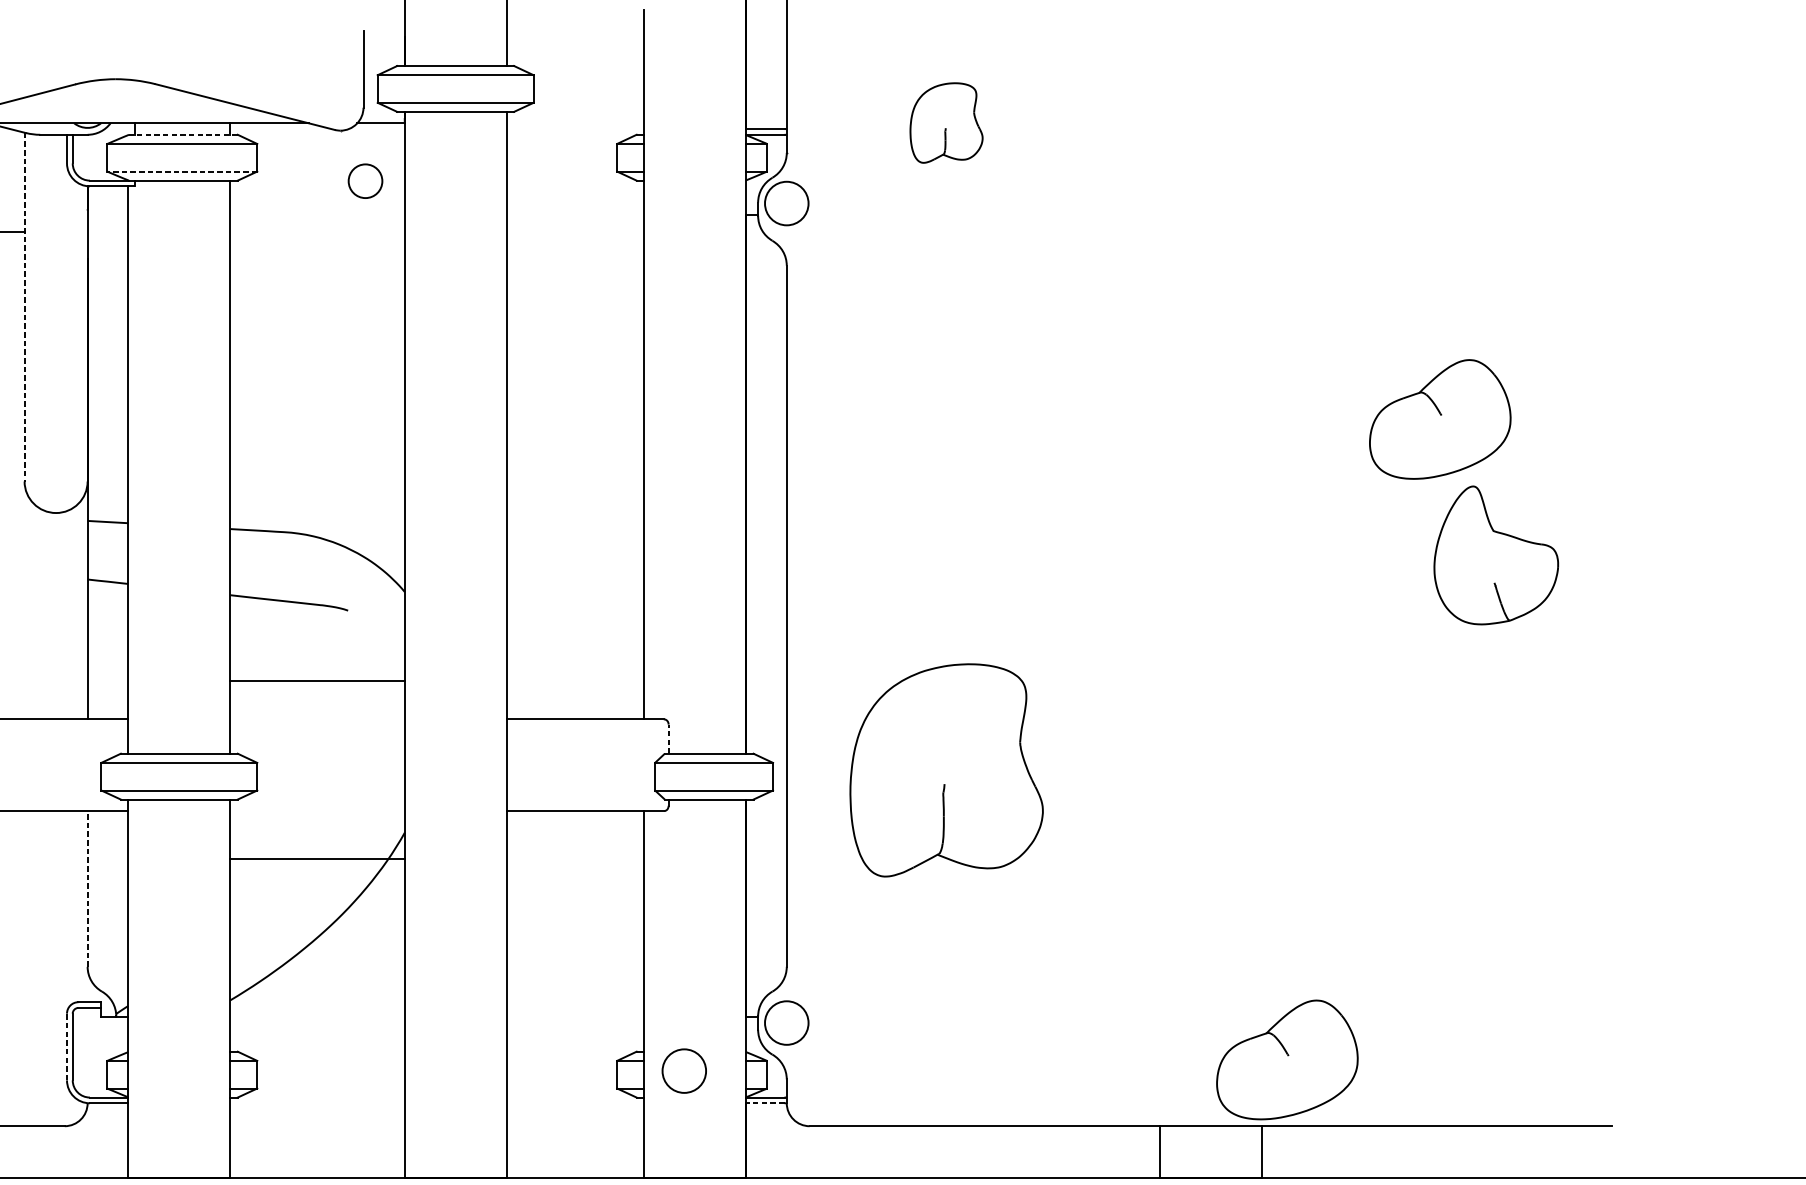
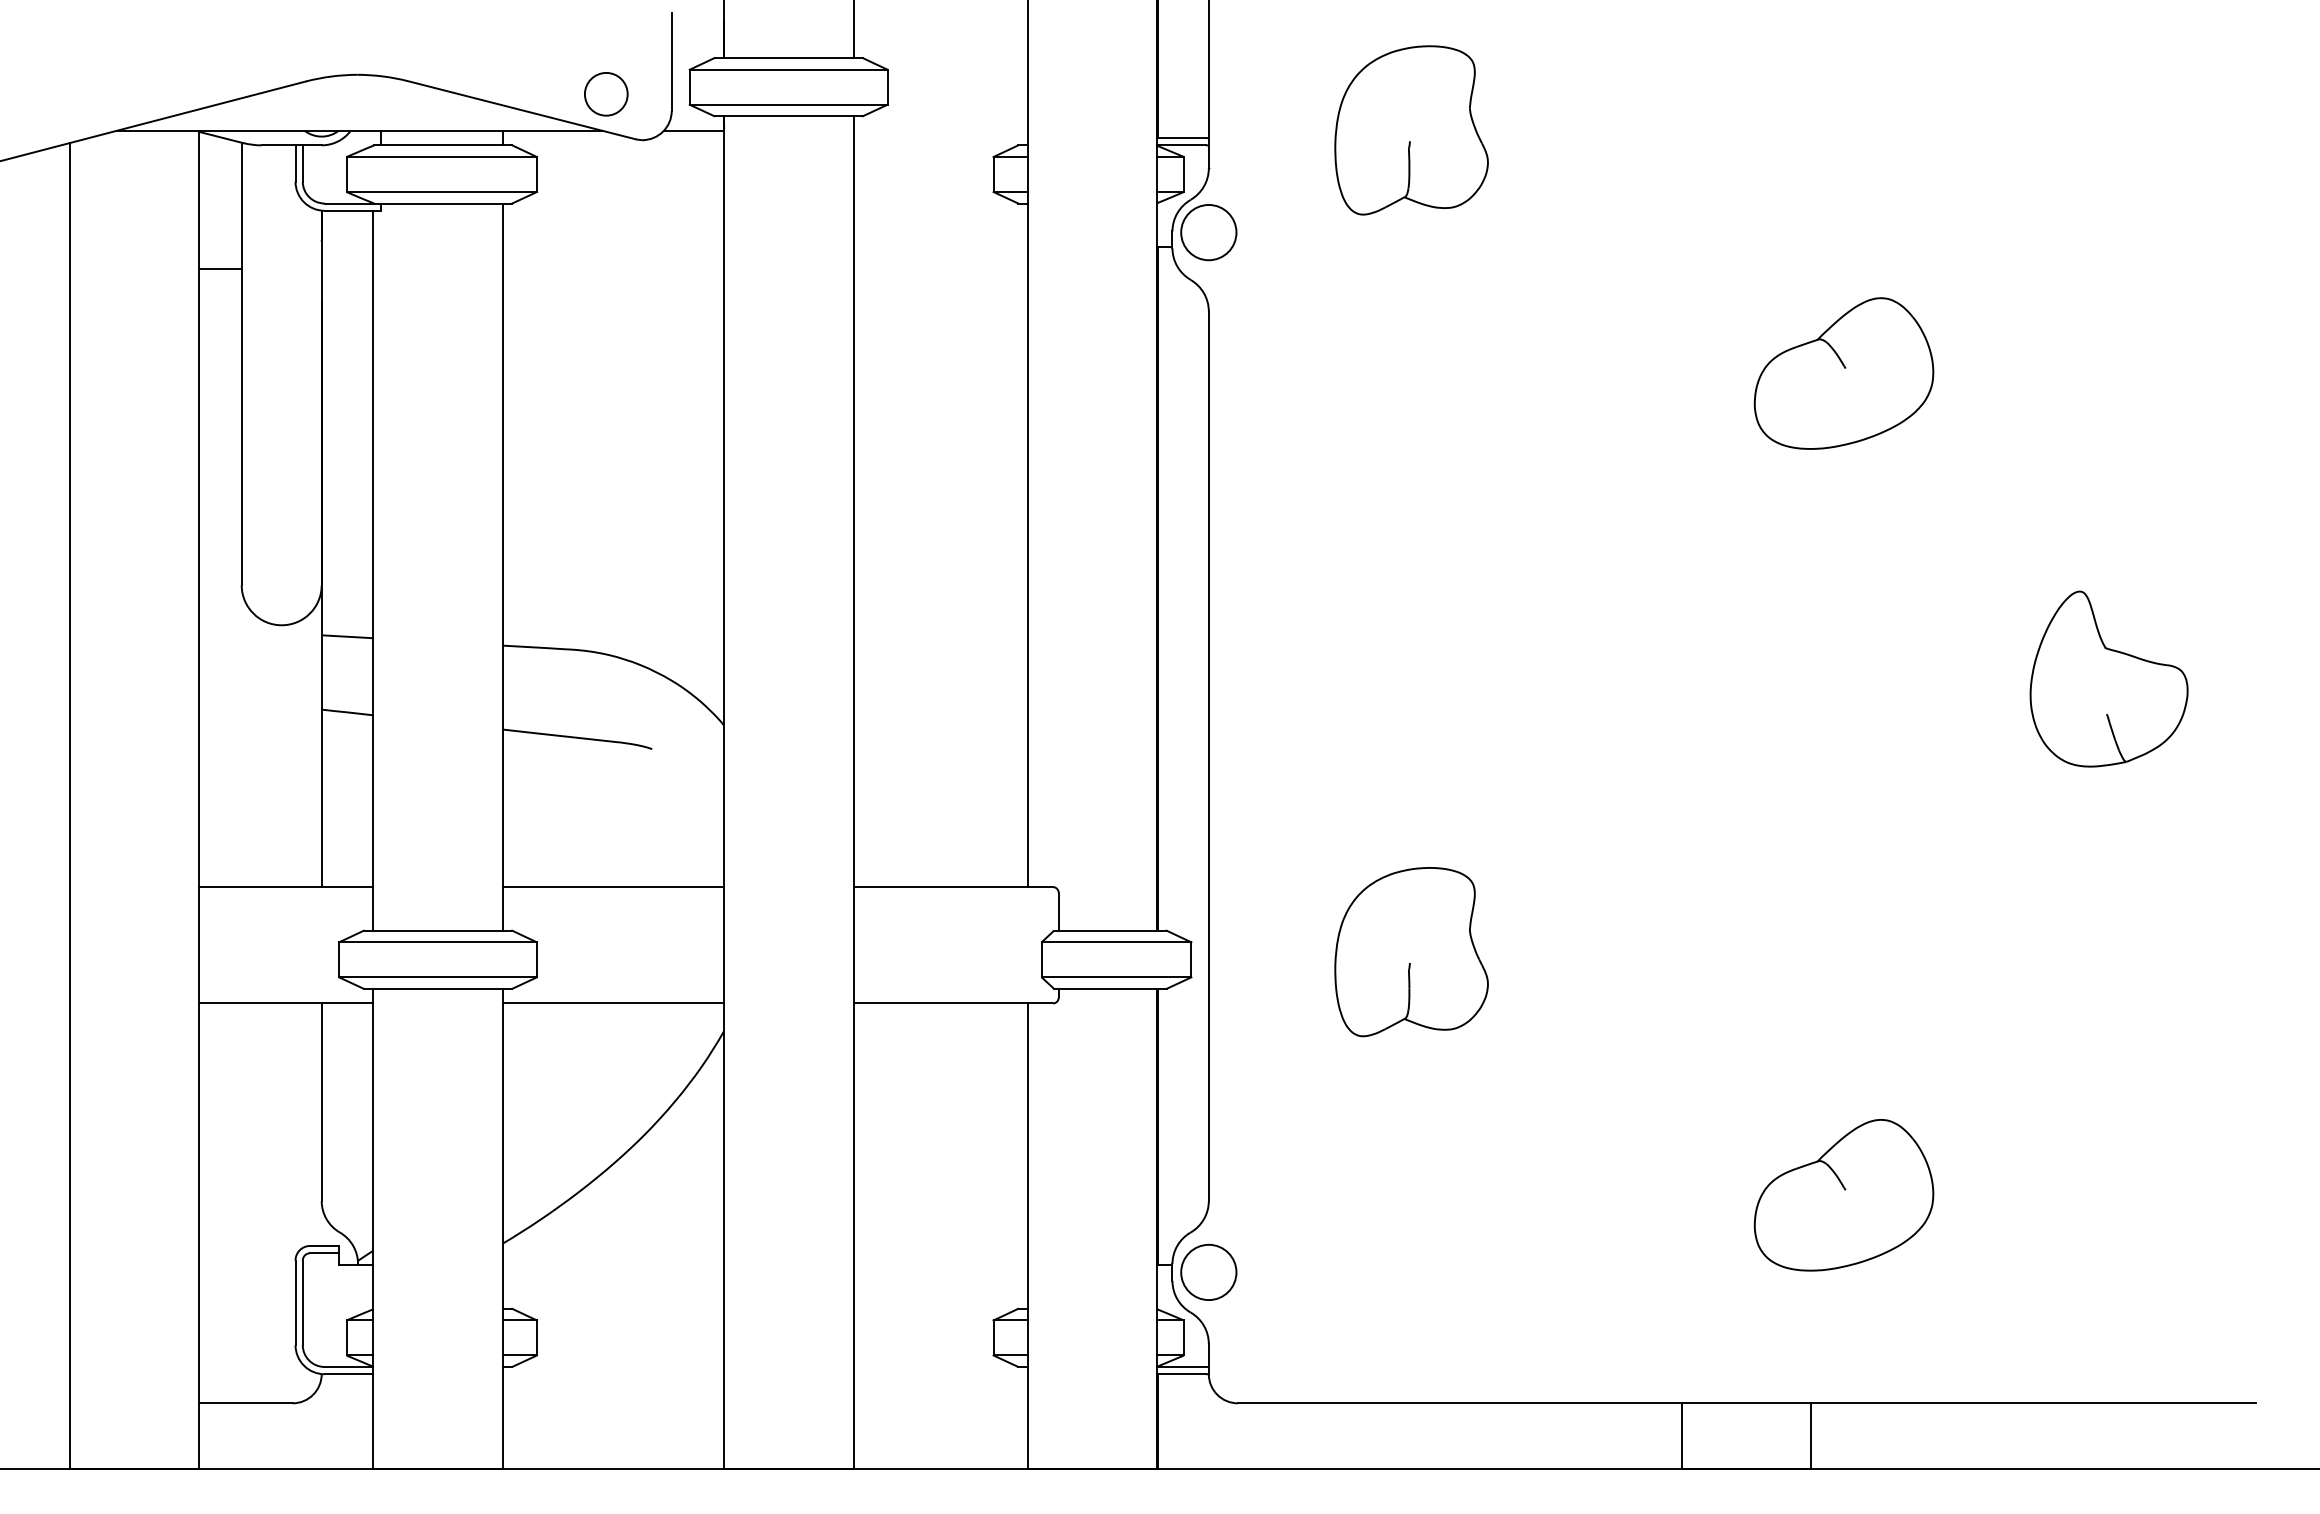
part: (946, 123) -> (1411, 130), size x1.67
line: (182, 134) -> (442, 145), dashed -> solid
line: (182, 171) -> (441, 192), dashed -> solid
circle: (365, 181) -> (606, 94), moved
line: (24, 307) -> (241, 364), dashed -> solid
part: (1439, 419) -> (1843, 373), moved
line: (317, 681) -> (613, 887), moved
line: (668, 738) -> (1058, 911), dashed -> solid
part: (946, 770) -> (1411, 952), size x0.62
line: (317, 859) -> (613, 1003), moved
line: (87, 889) -> (321, 1102), dashed -> solid
line: (66, 1046) -> (295, 1302), dashed -> solid
part: (1286, 1060) -> (1843, 1195), moved
circle: (684, 1070) -> (1078, 1332), removed
line: (765, 1103) -> (1181, 1374), dashed -> solid

